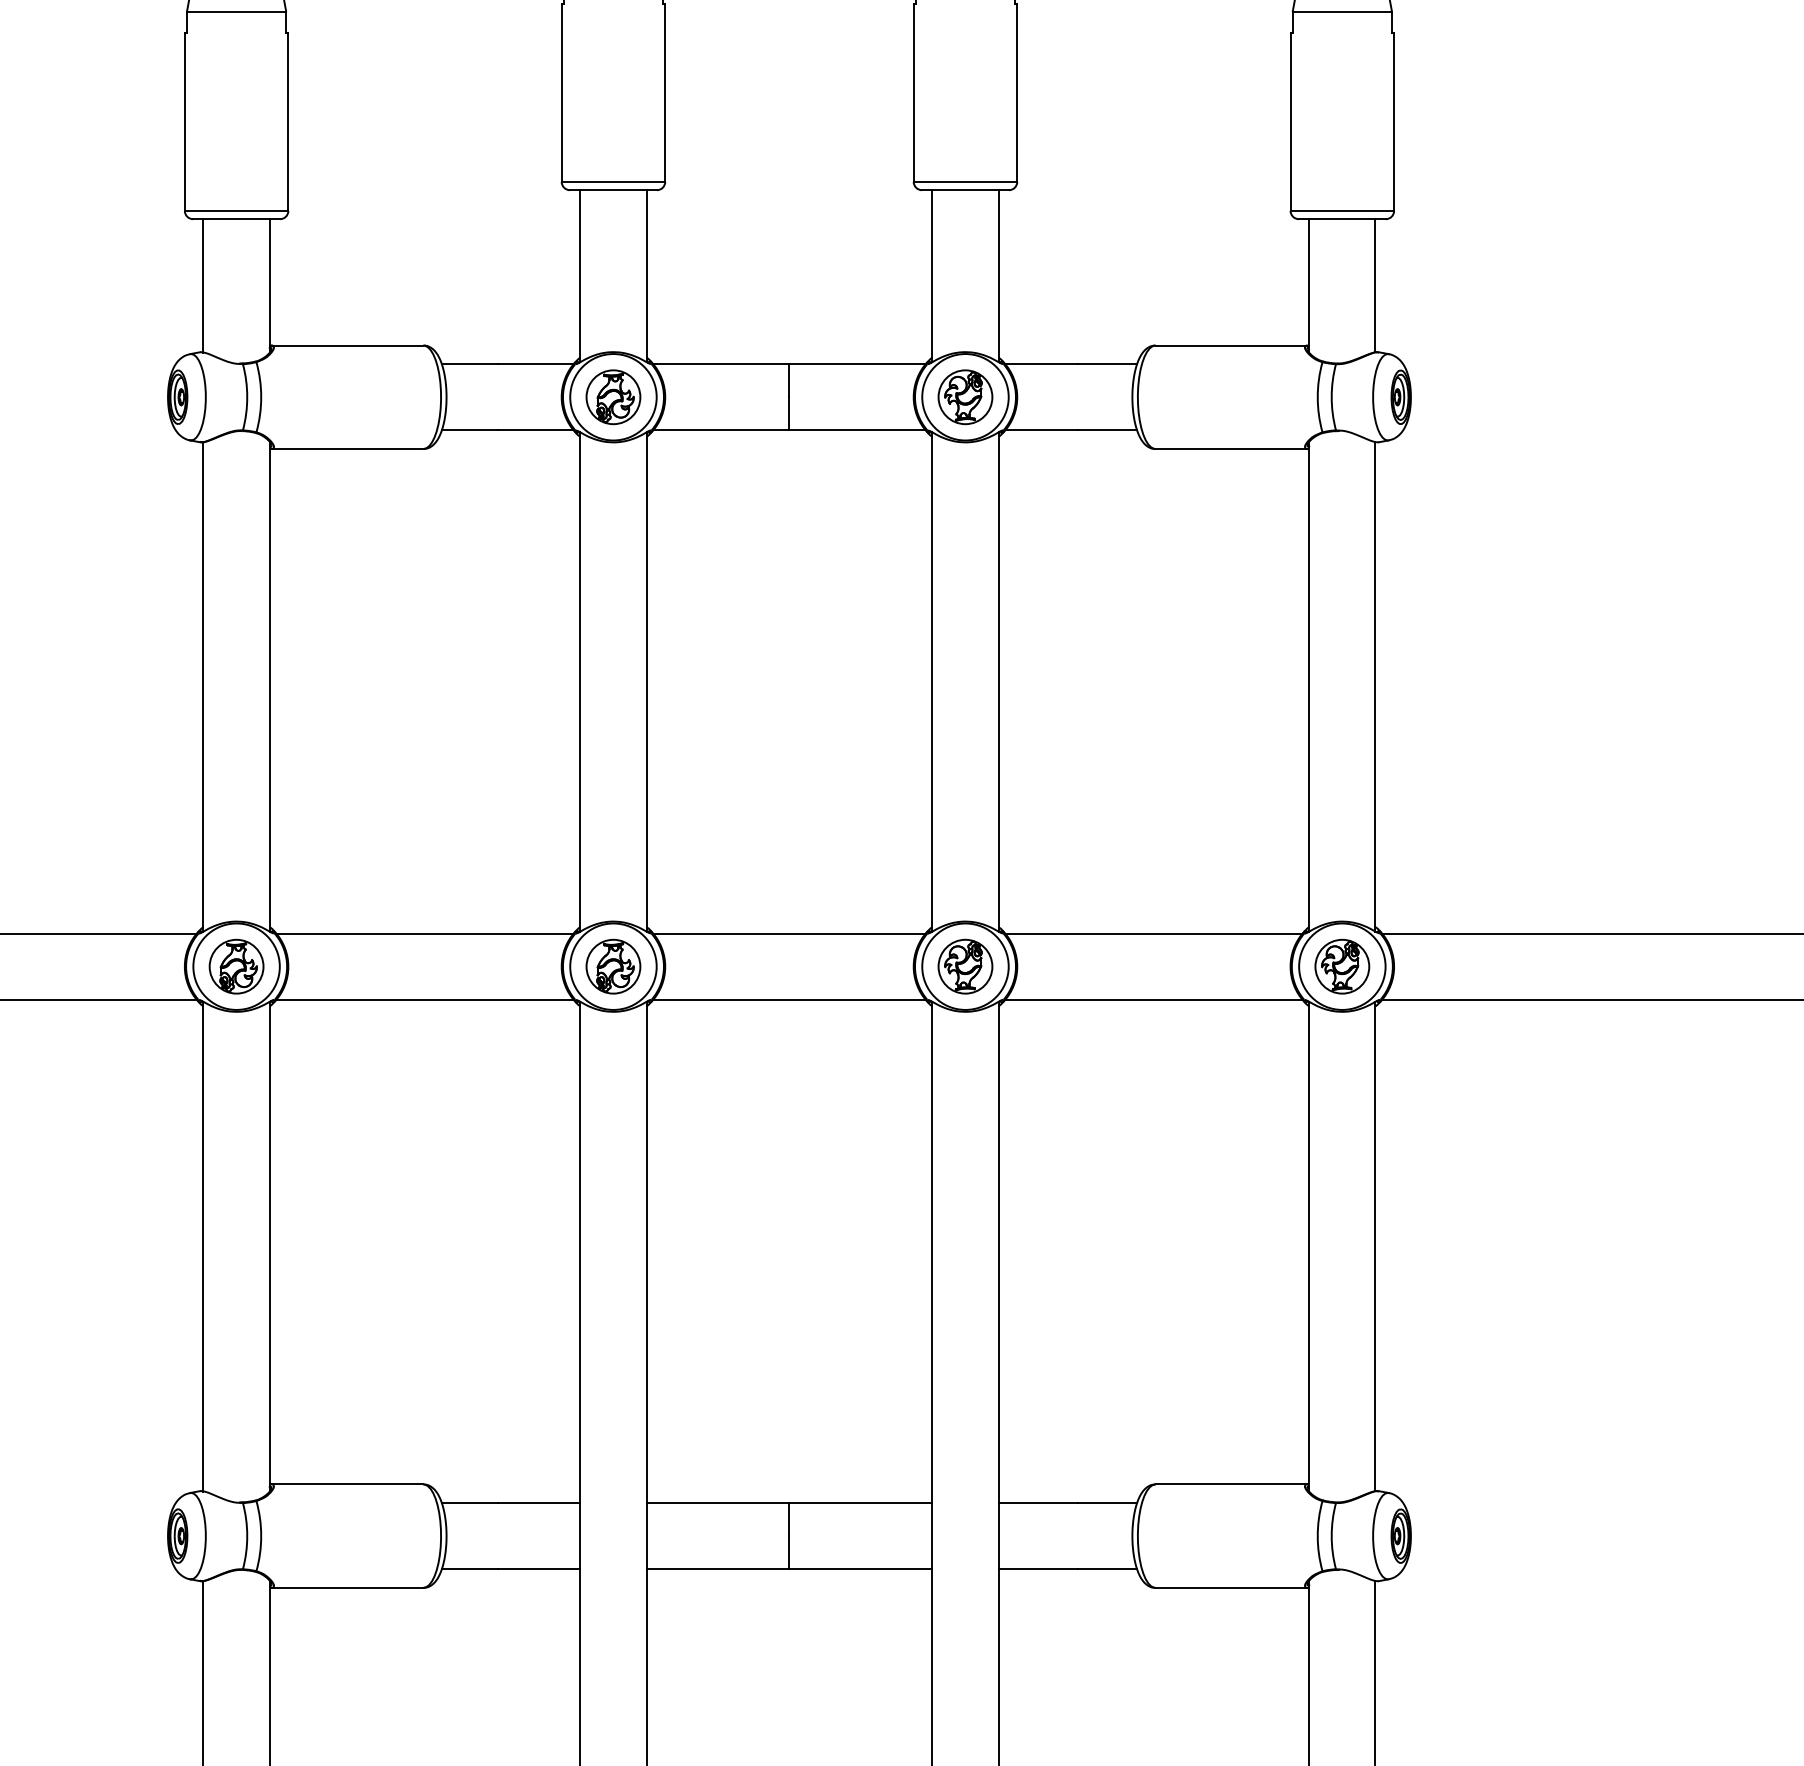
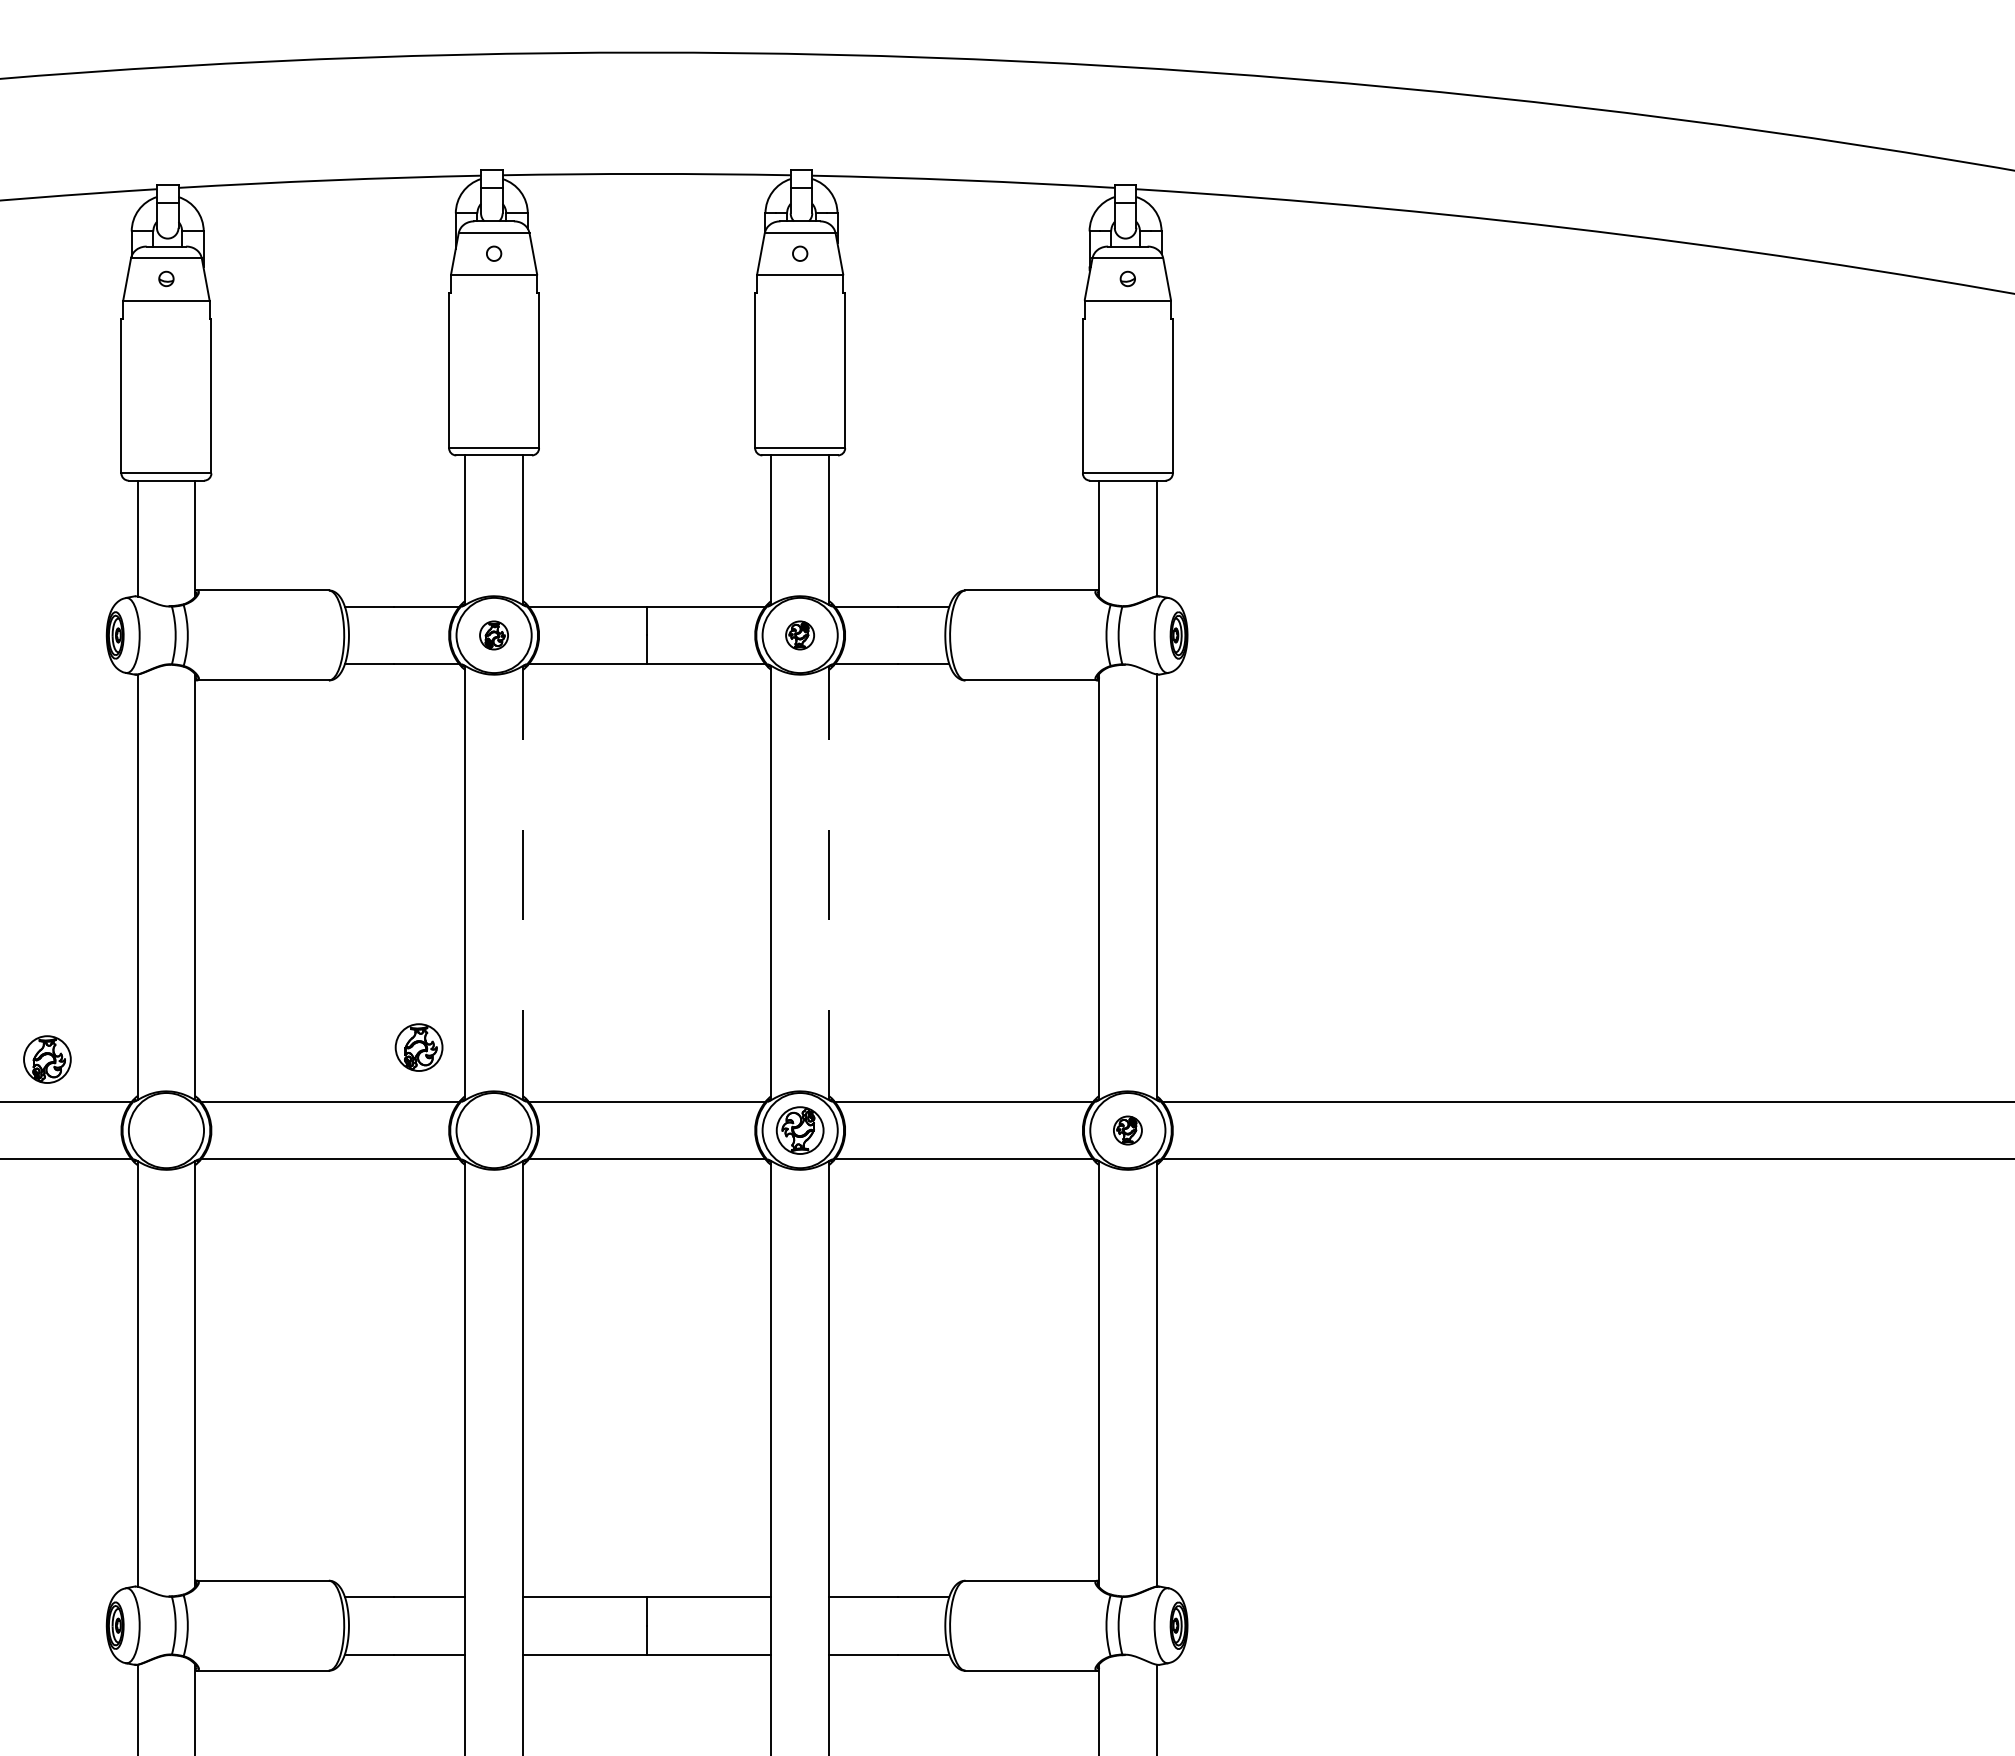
part: (612, 397) -> (493, 635), size x0.6
part: (964, 397) -> (799, 635), size x0.6
line: (646, 681) -> (522, 882), solid -> dashed
line: (999, 681) -> (829, 882), solid -> dashed
part: (236, 966) -> (47, 1059), moved
part: (612, 966) -> (418, 1047), moved
part: (1341, 966) -> (1127, 1130), size x0.6

